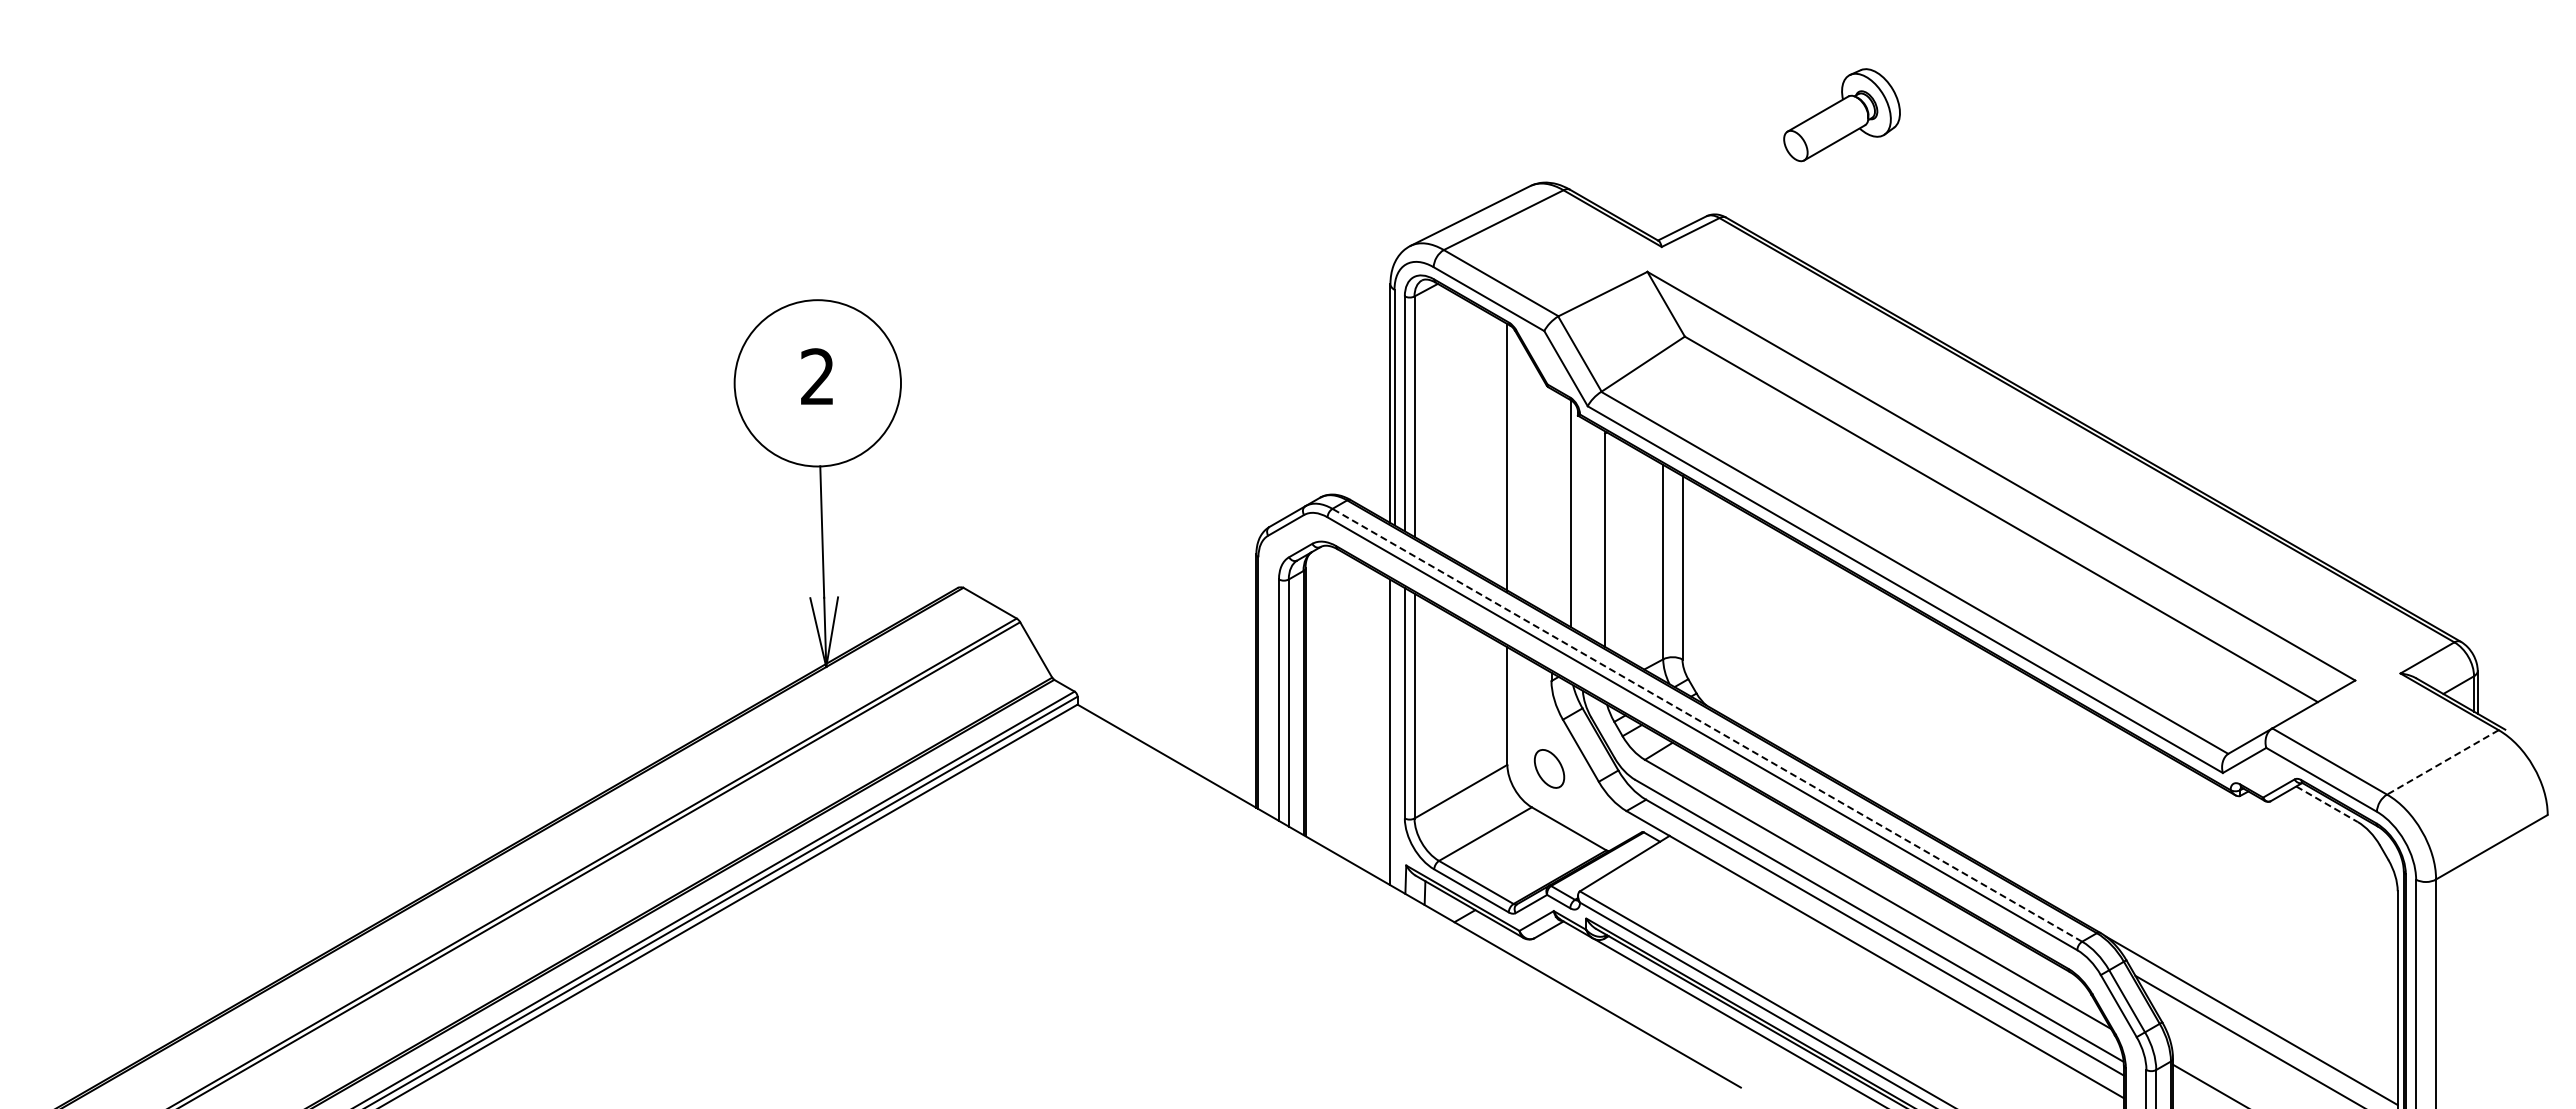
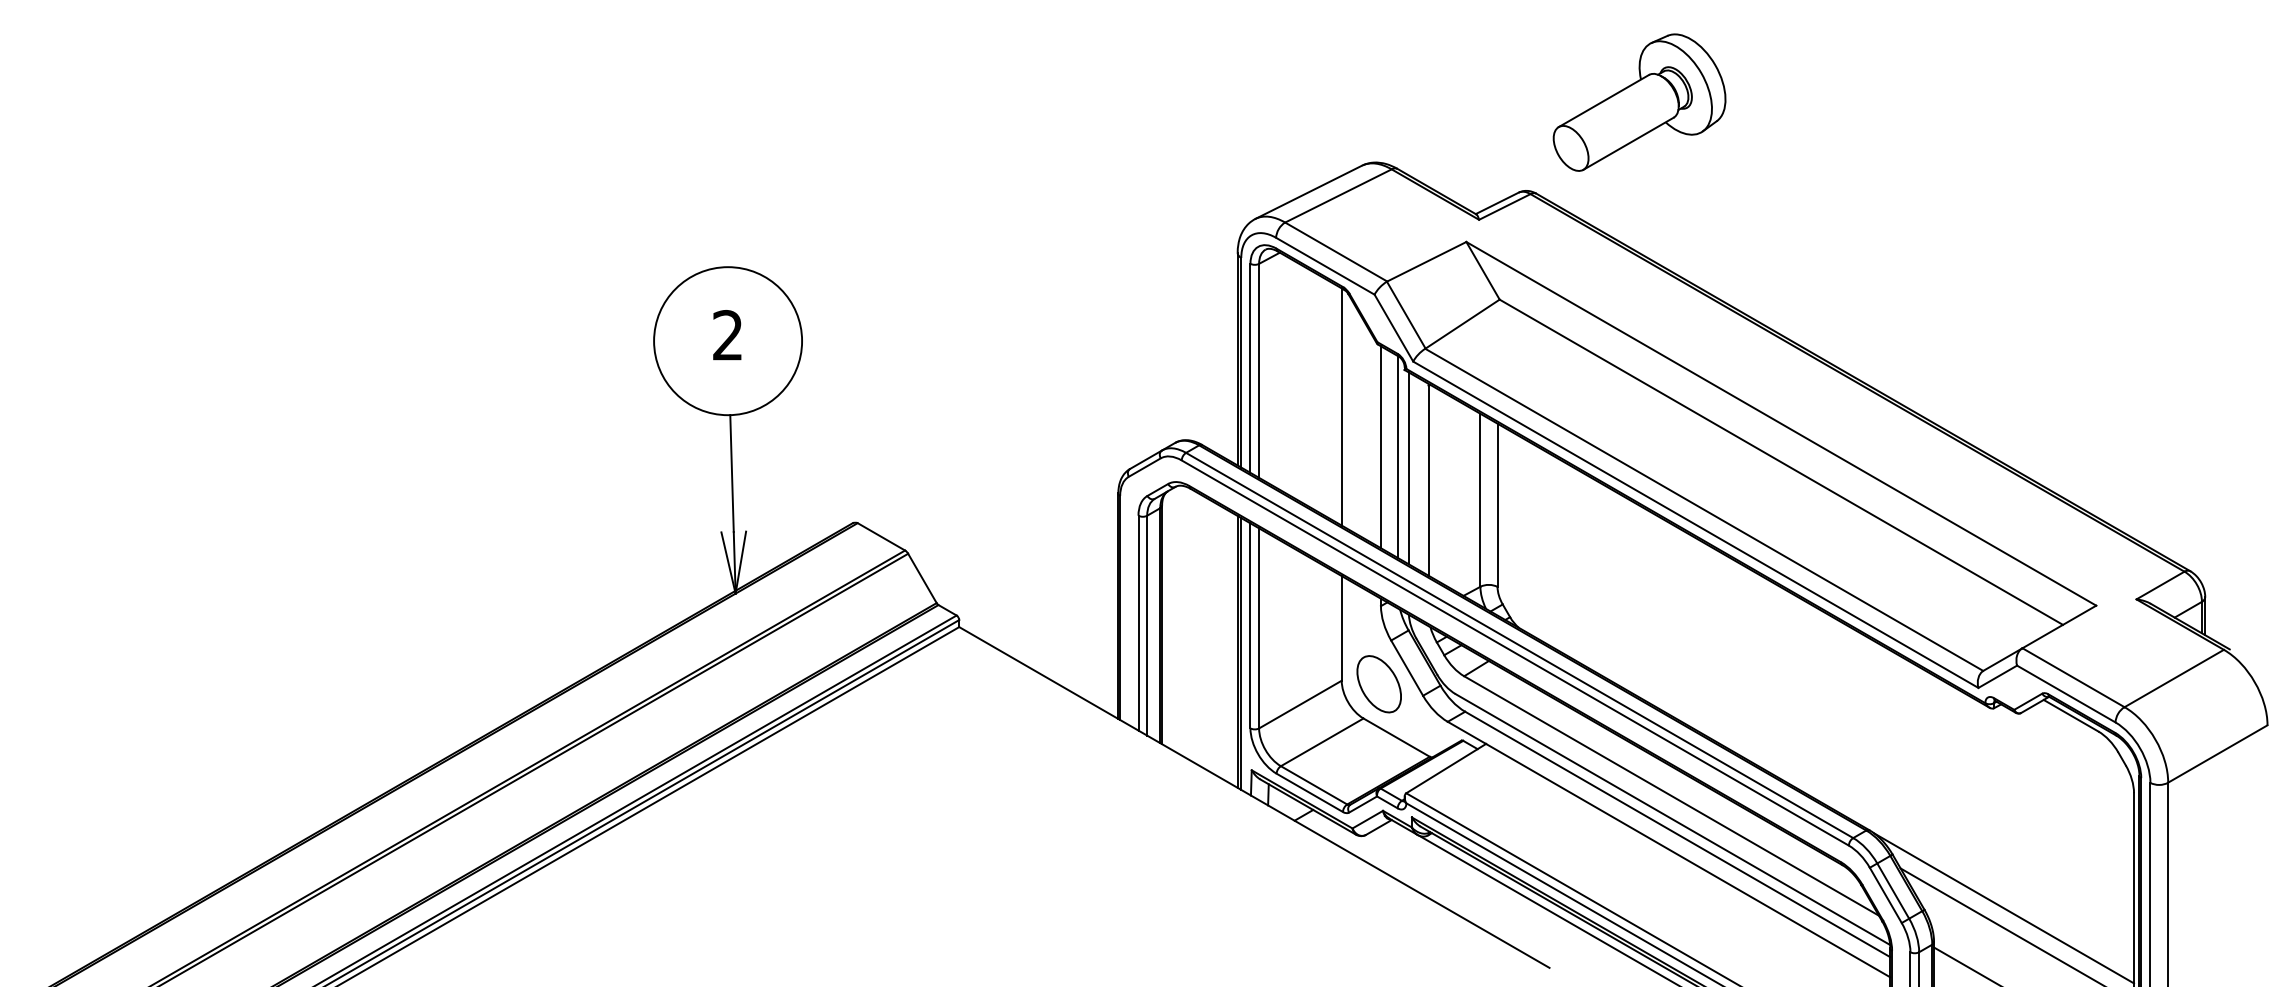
part: (1841, 114) -> (1639, 101), size x1.67
line: (1551, 502) -> (1380, 447), added
line: (1582, 526) -> (1408, 468), added
line: (1707, 725) -> (1519, 645), dashed -> solid
line: (1394, 734) -> (1241, 653), added
line: (2442, 762) -> (2173, 678), dashed -> solid
part: (1549, 768) -> (1379, 683), size x1.67
line: (2327, 804) -> (2071, 715), dashed -> solid

